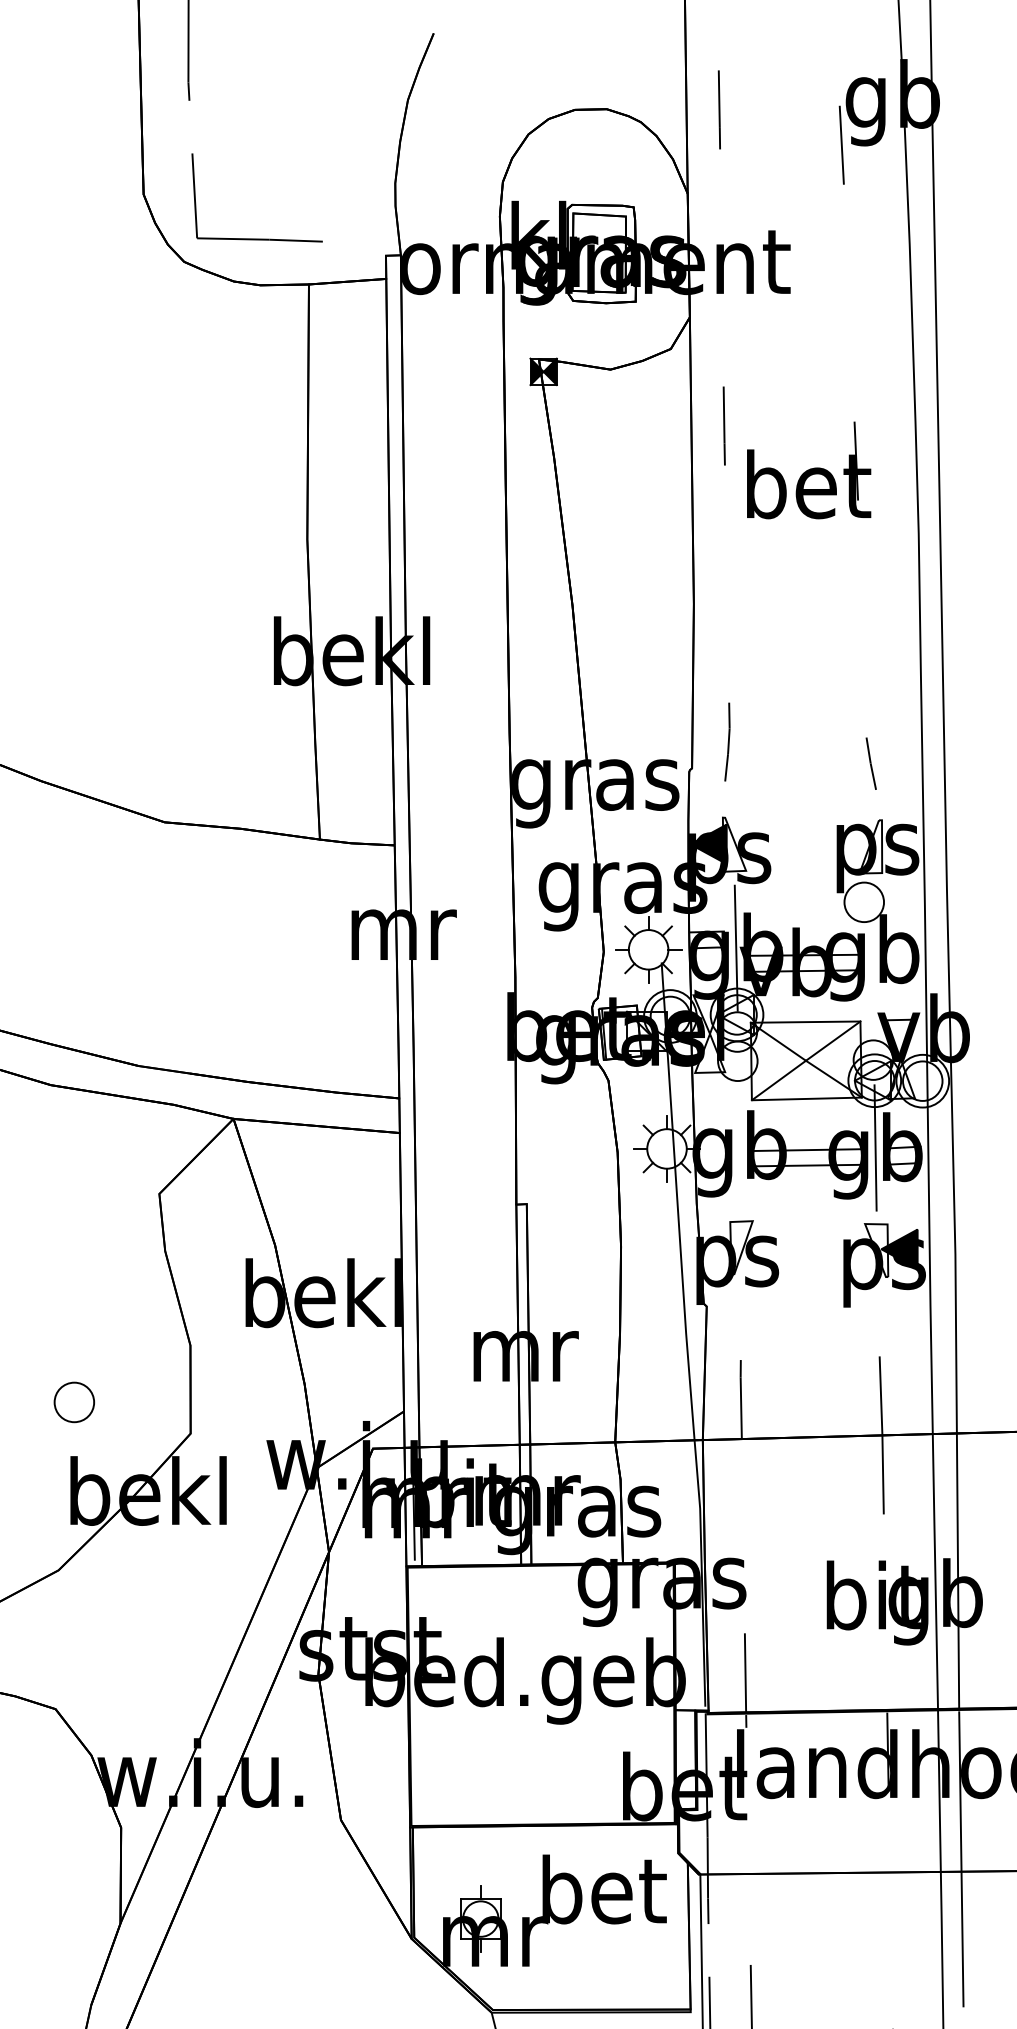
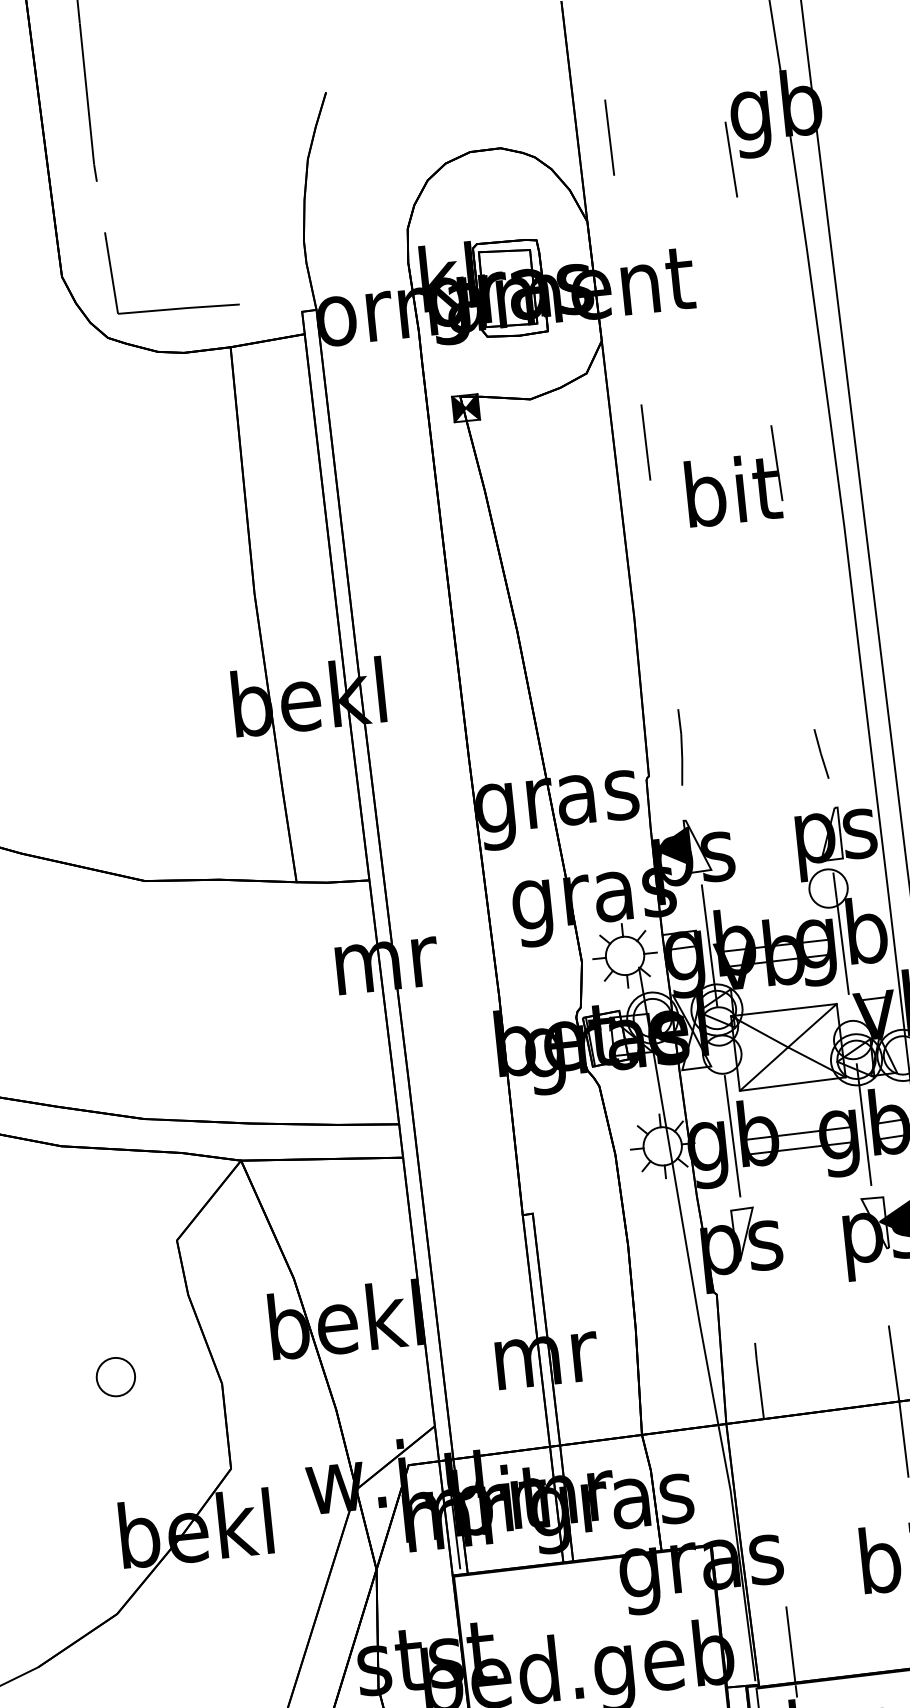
text: (809, 484) -> (734, 490), bet -> bit
line: (871, 949) -> (840, 933), added
line: (739, 1145) -> (732, 1135), added
part: (73, 1402) -> (115, 1377), moved

